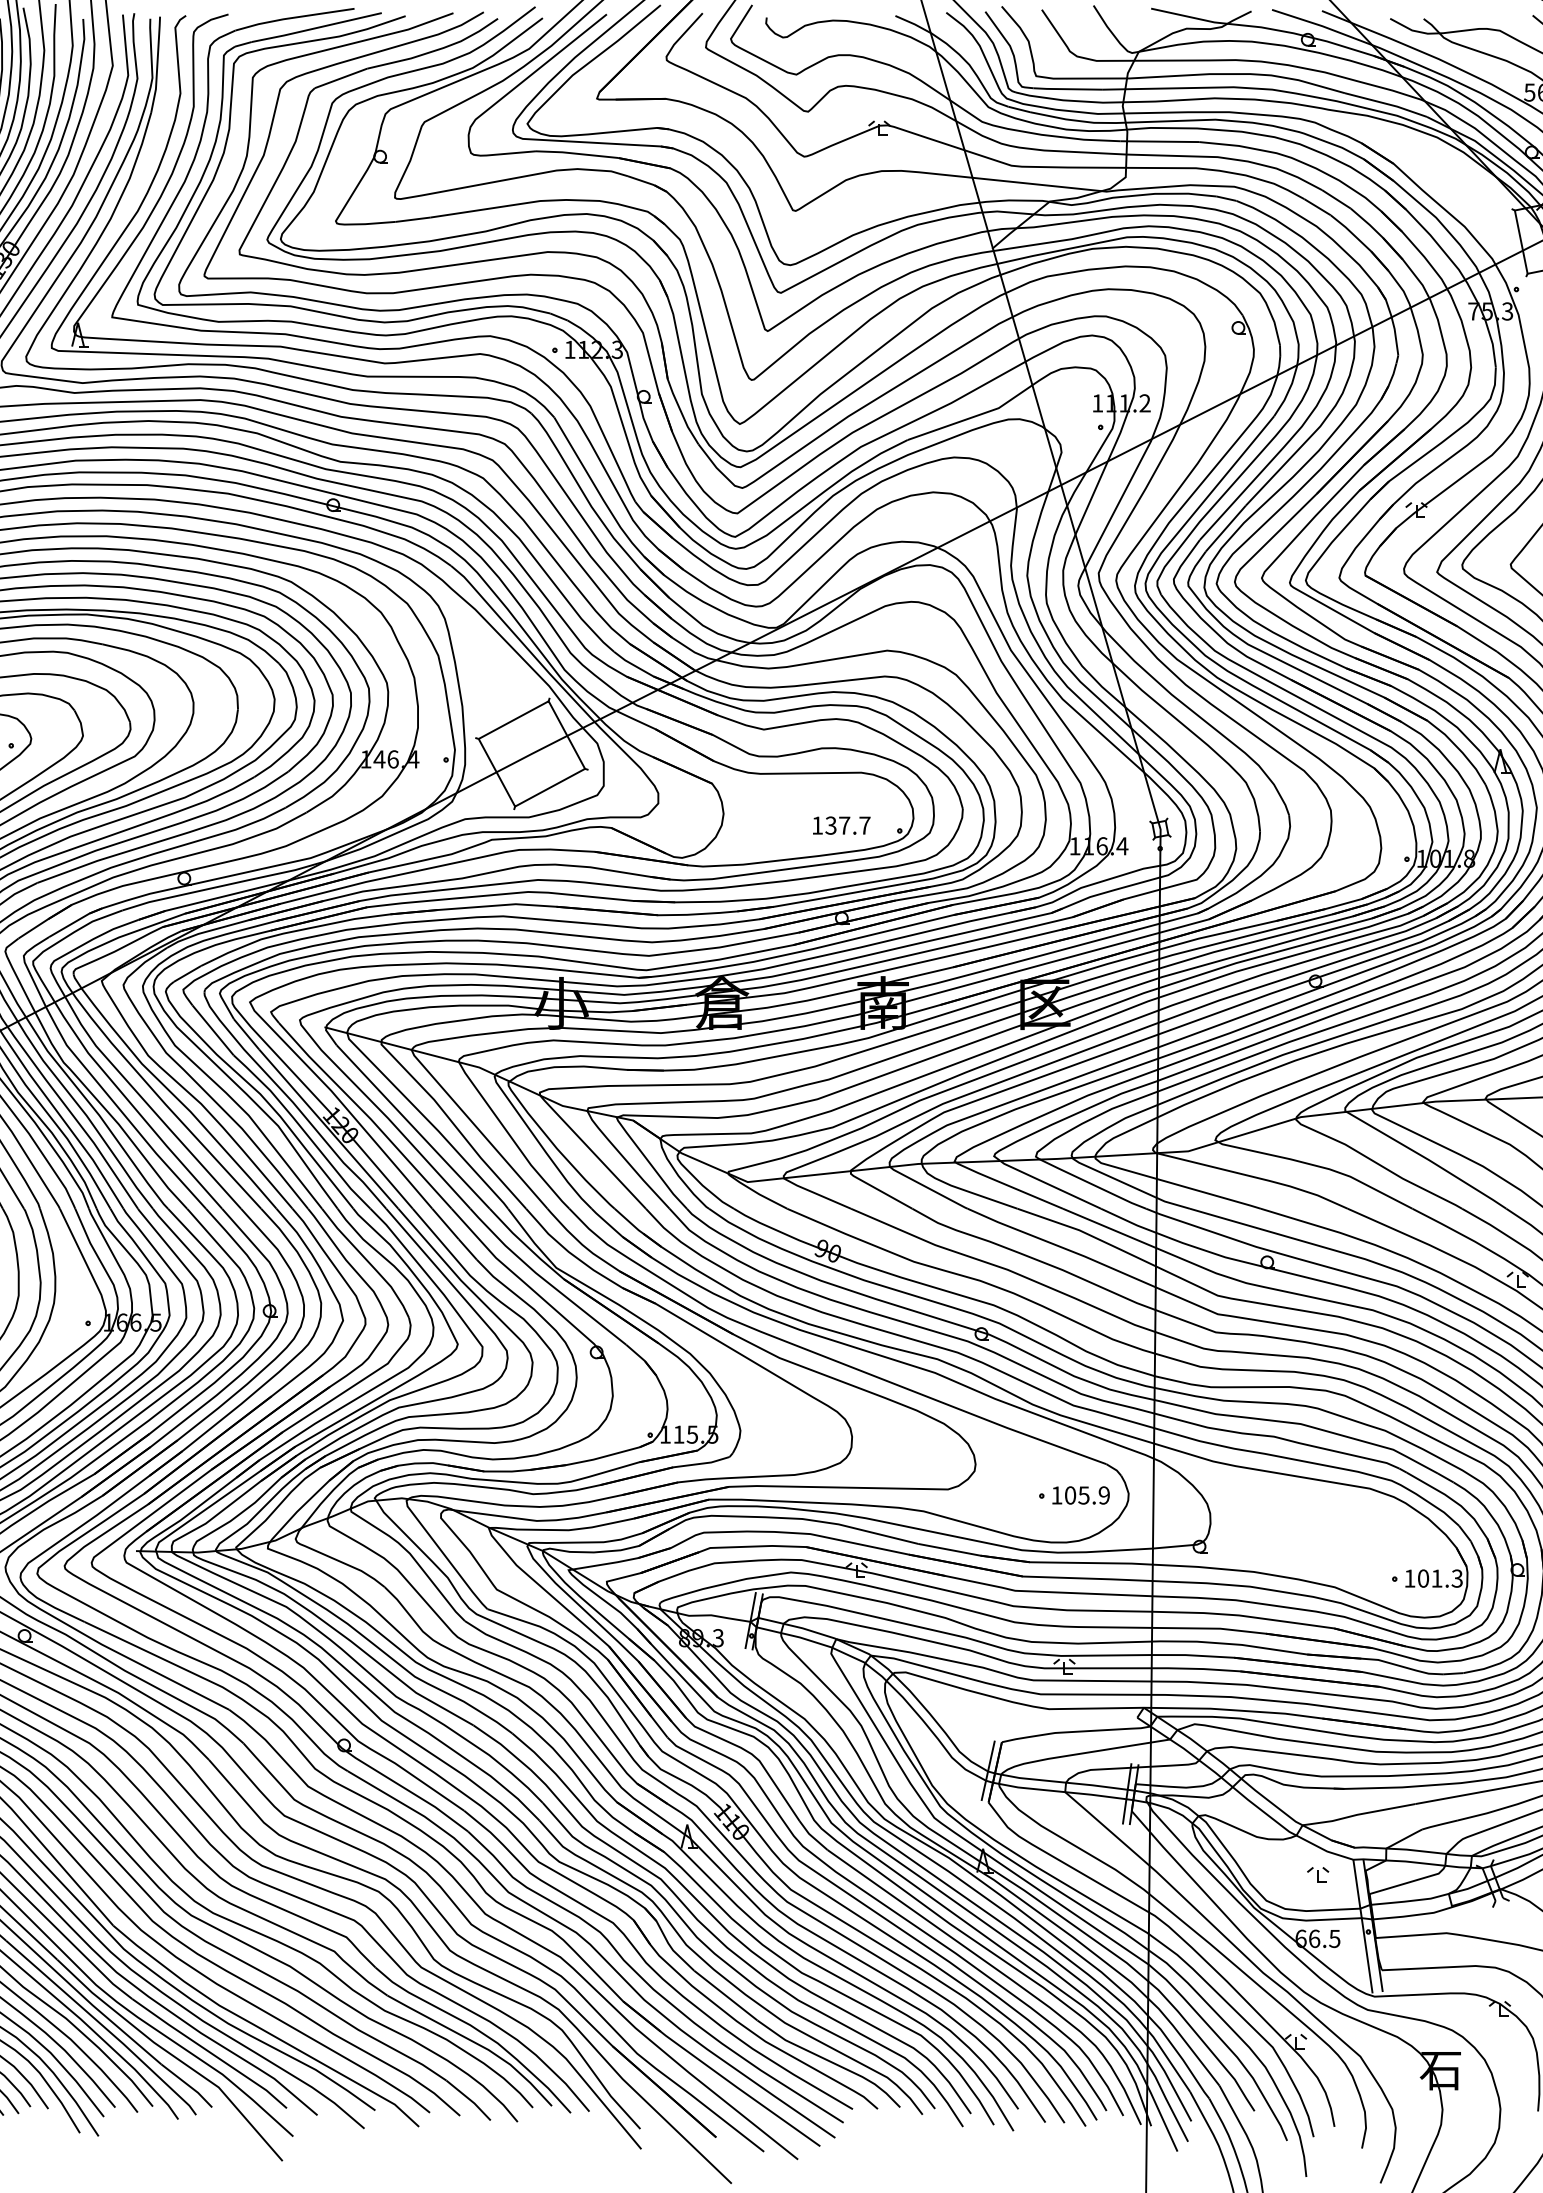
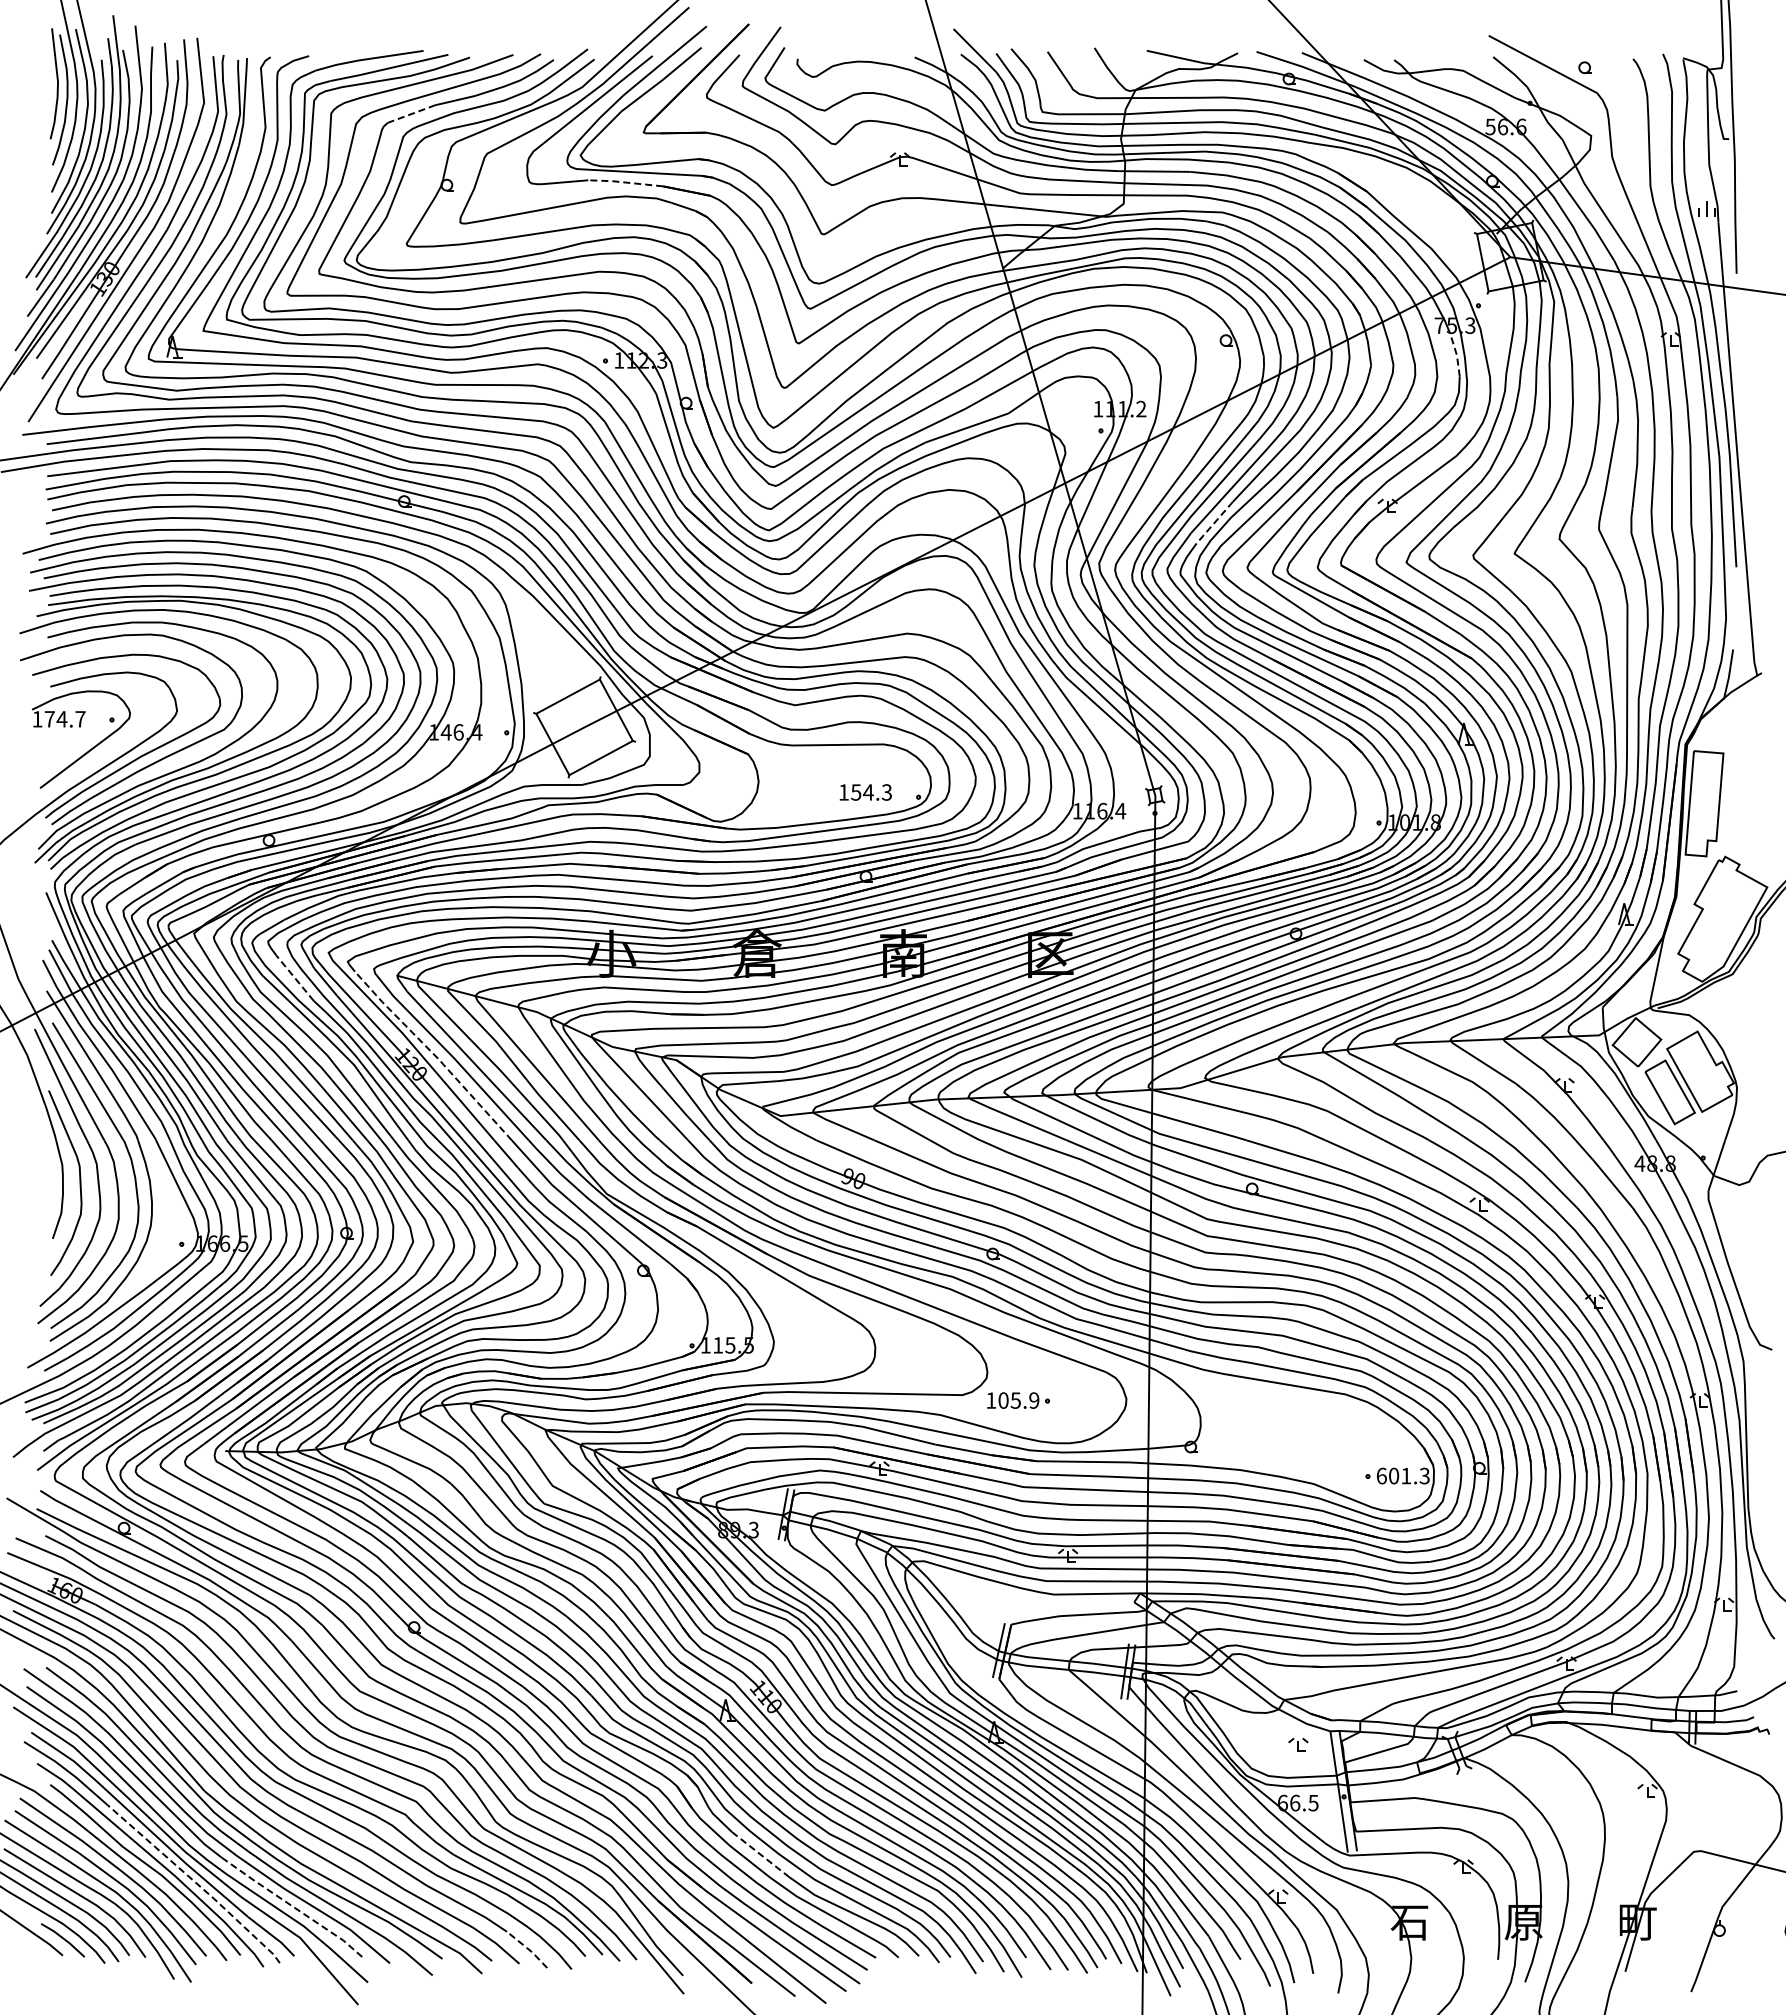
line: (341, 77) -> (411, 113), solid -> dashed
line: (575, 153) -> (624, 182), solid -> dashed
line: (1492, 344) -> (1456, 355), solid -> dashed
line: (1225, 528) -> (1214, 522), solid -> dashed
text: (847, 825) -> (871, 792), 137.7 -> 154.3
line: (212, 1029) -> (294, 977), solid -> dashed
line: (366, 1114) -> (434, 1054), solid -> dashed
text: (1081, 1495) -> (1013, 1400), moved
text: (1409, 1577) -> (1381, 1475), 101.3 -> 601.3
line: (726, 1995) -> (761, 1854), solid -> dashed
line: (104, 2026) -> (196, 1882), solid -> dashed
line: (210, 2052) -> (292, 1906), solid -> dashed
line: (470, 2100) -> (528, 1949), solid -> dashed

